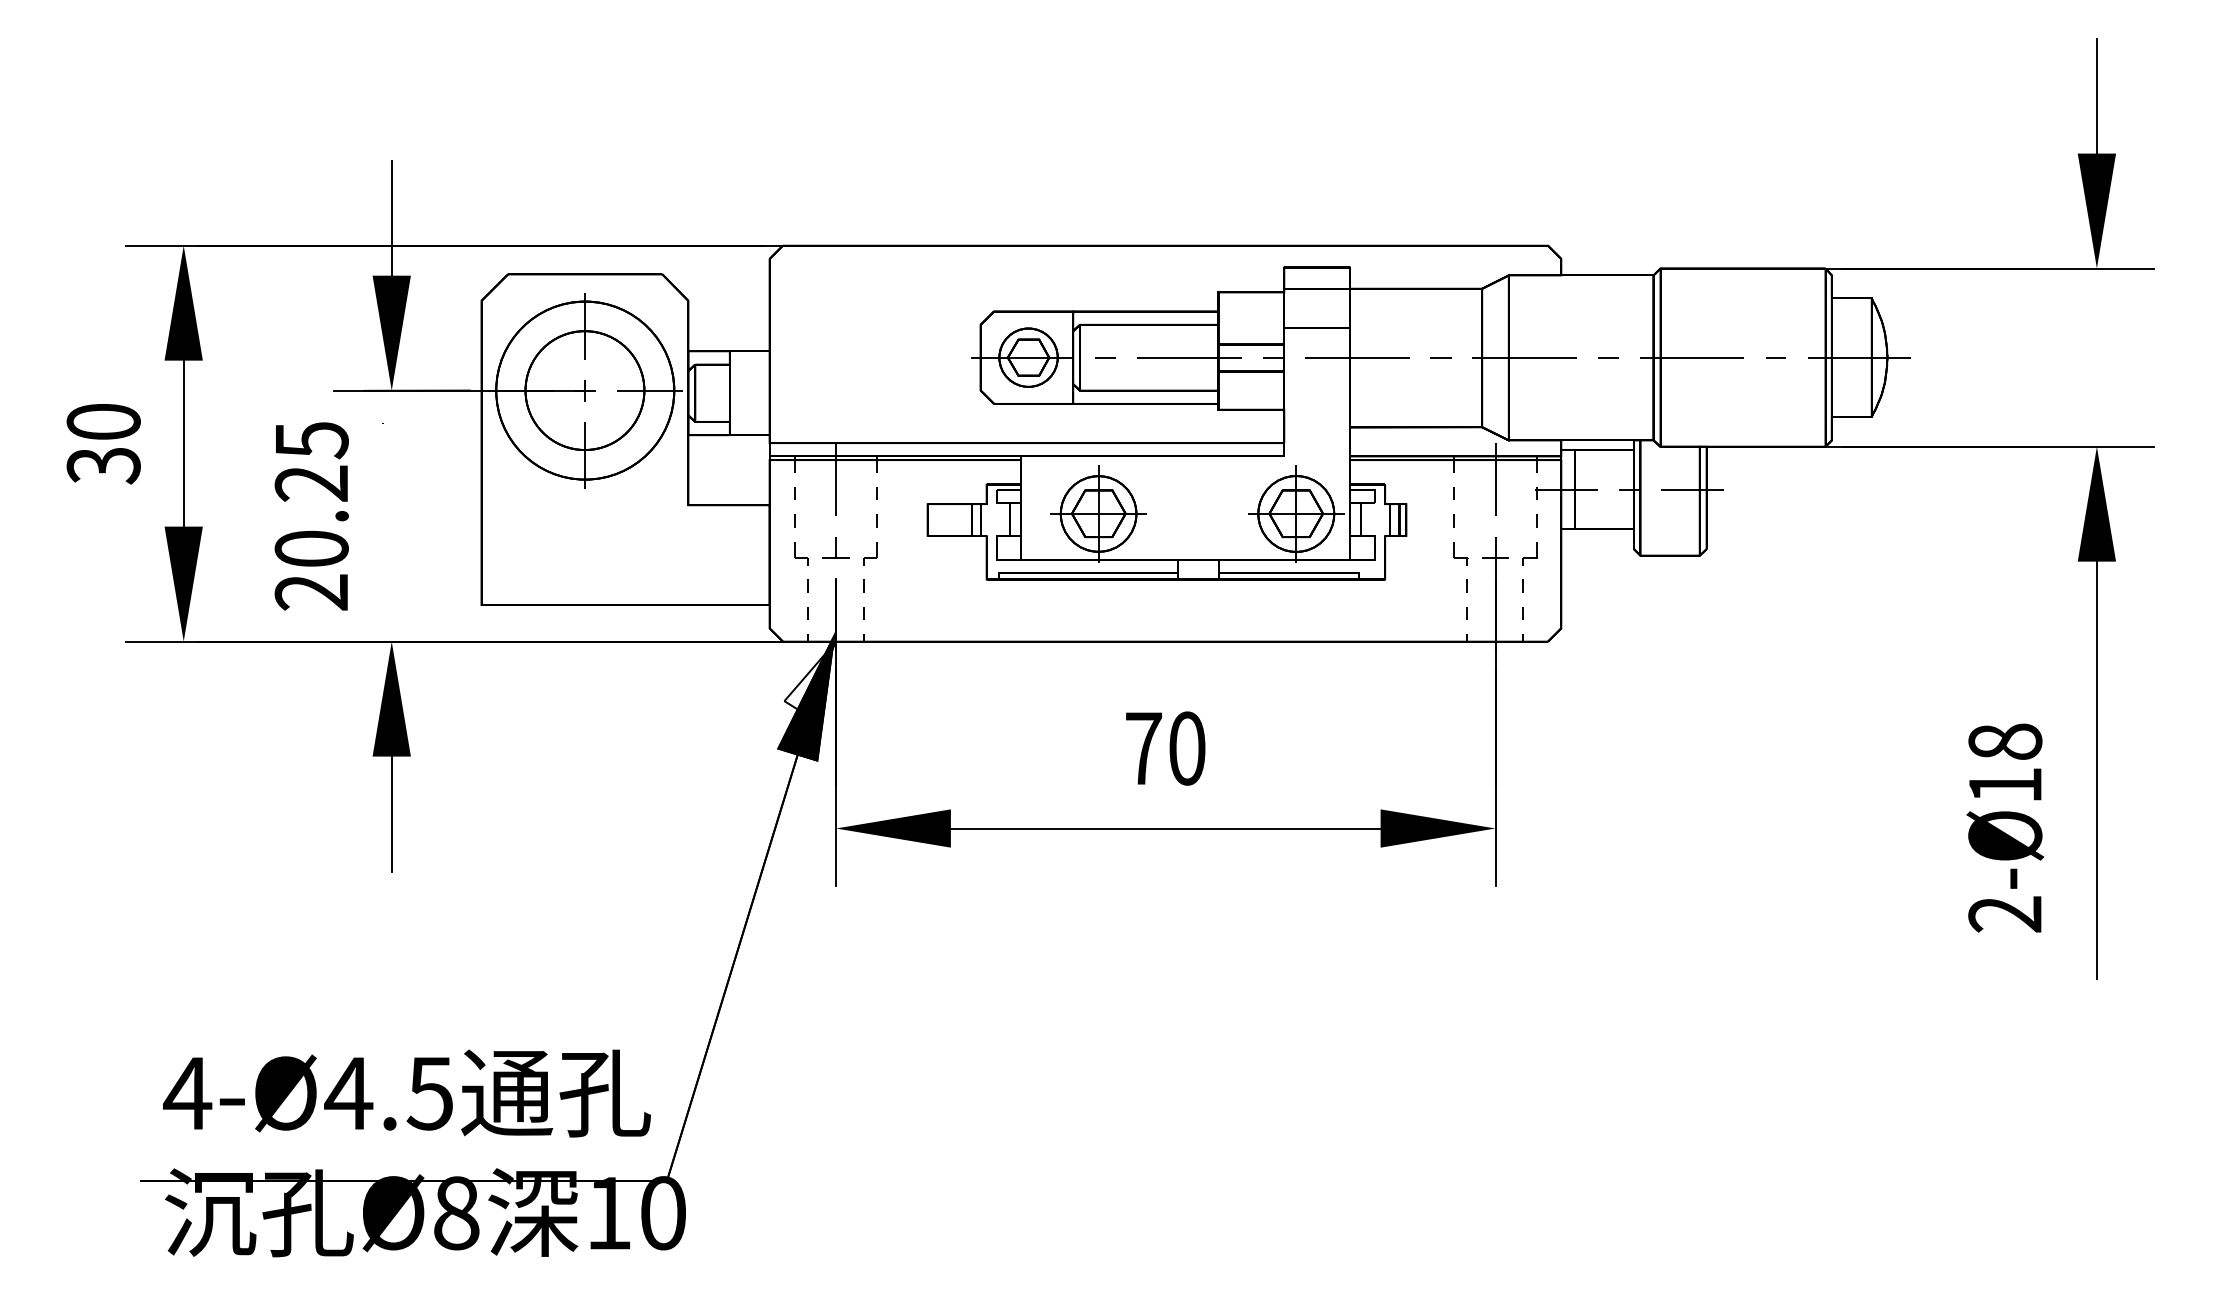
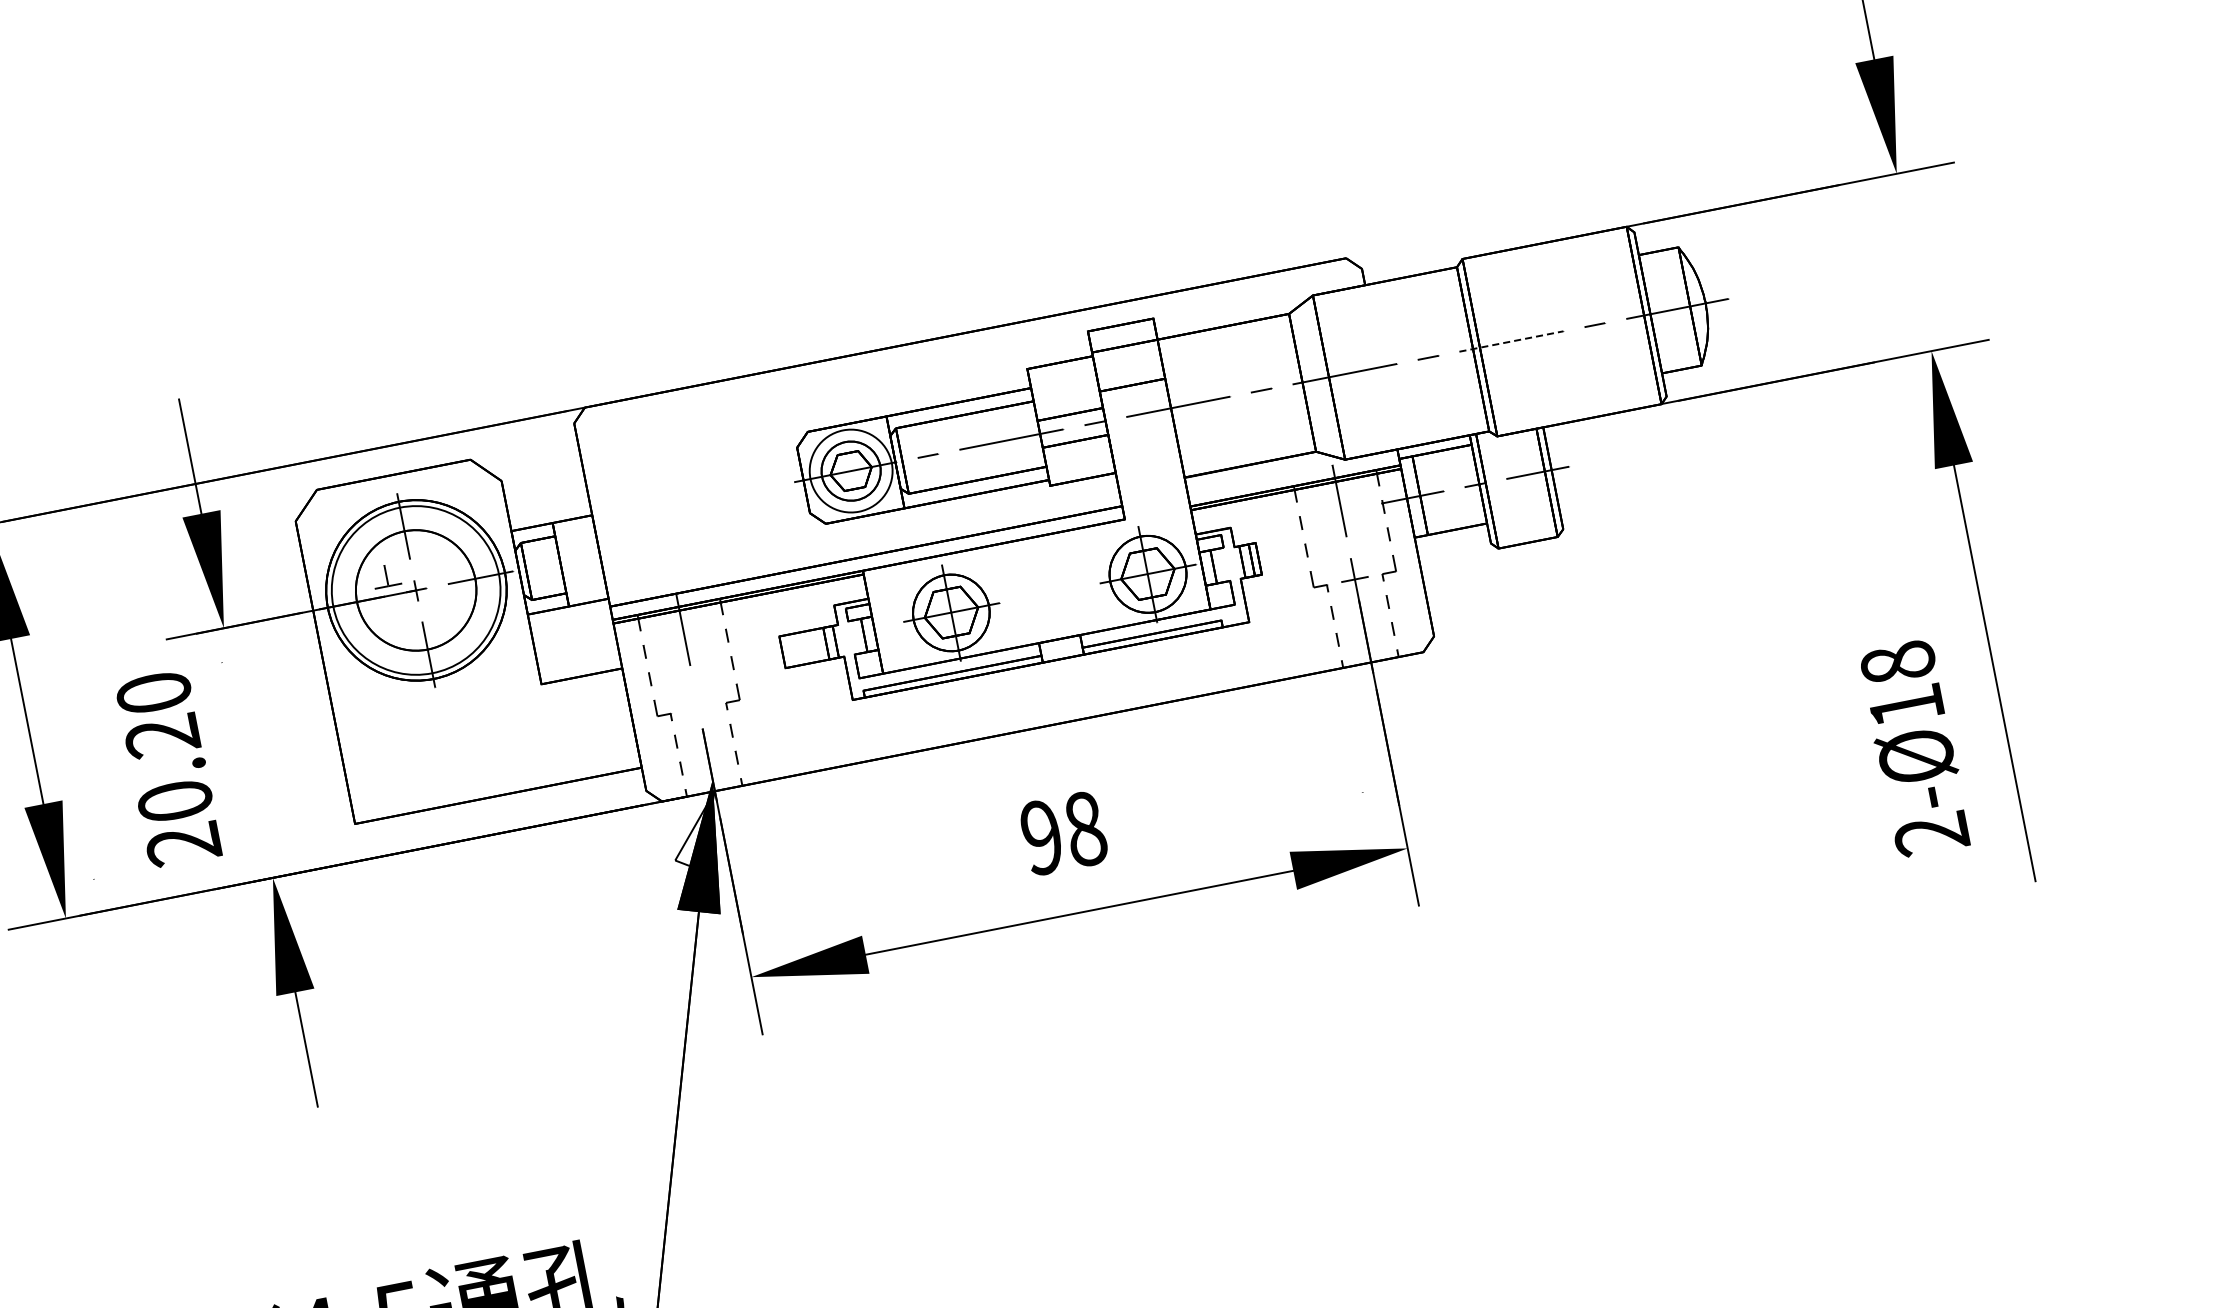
circle: (1028, 357) -> (851, 470), size x1.4
line: (1692, 357) -> (1511, 341), solid -> dashed
circle: (584, 390) -> (415, 590), size x1.4
text: (311, 440) -> (153, 693), 20.25 -> 20.20
part: (835, 547) -> (385, 575), moved
text: (1165, 748) -> (1063, 833), 70 -> 98

